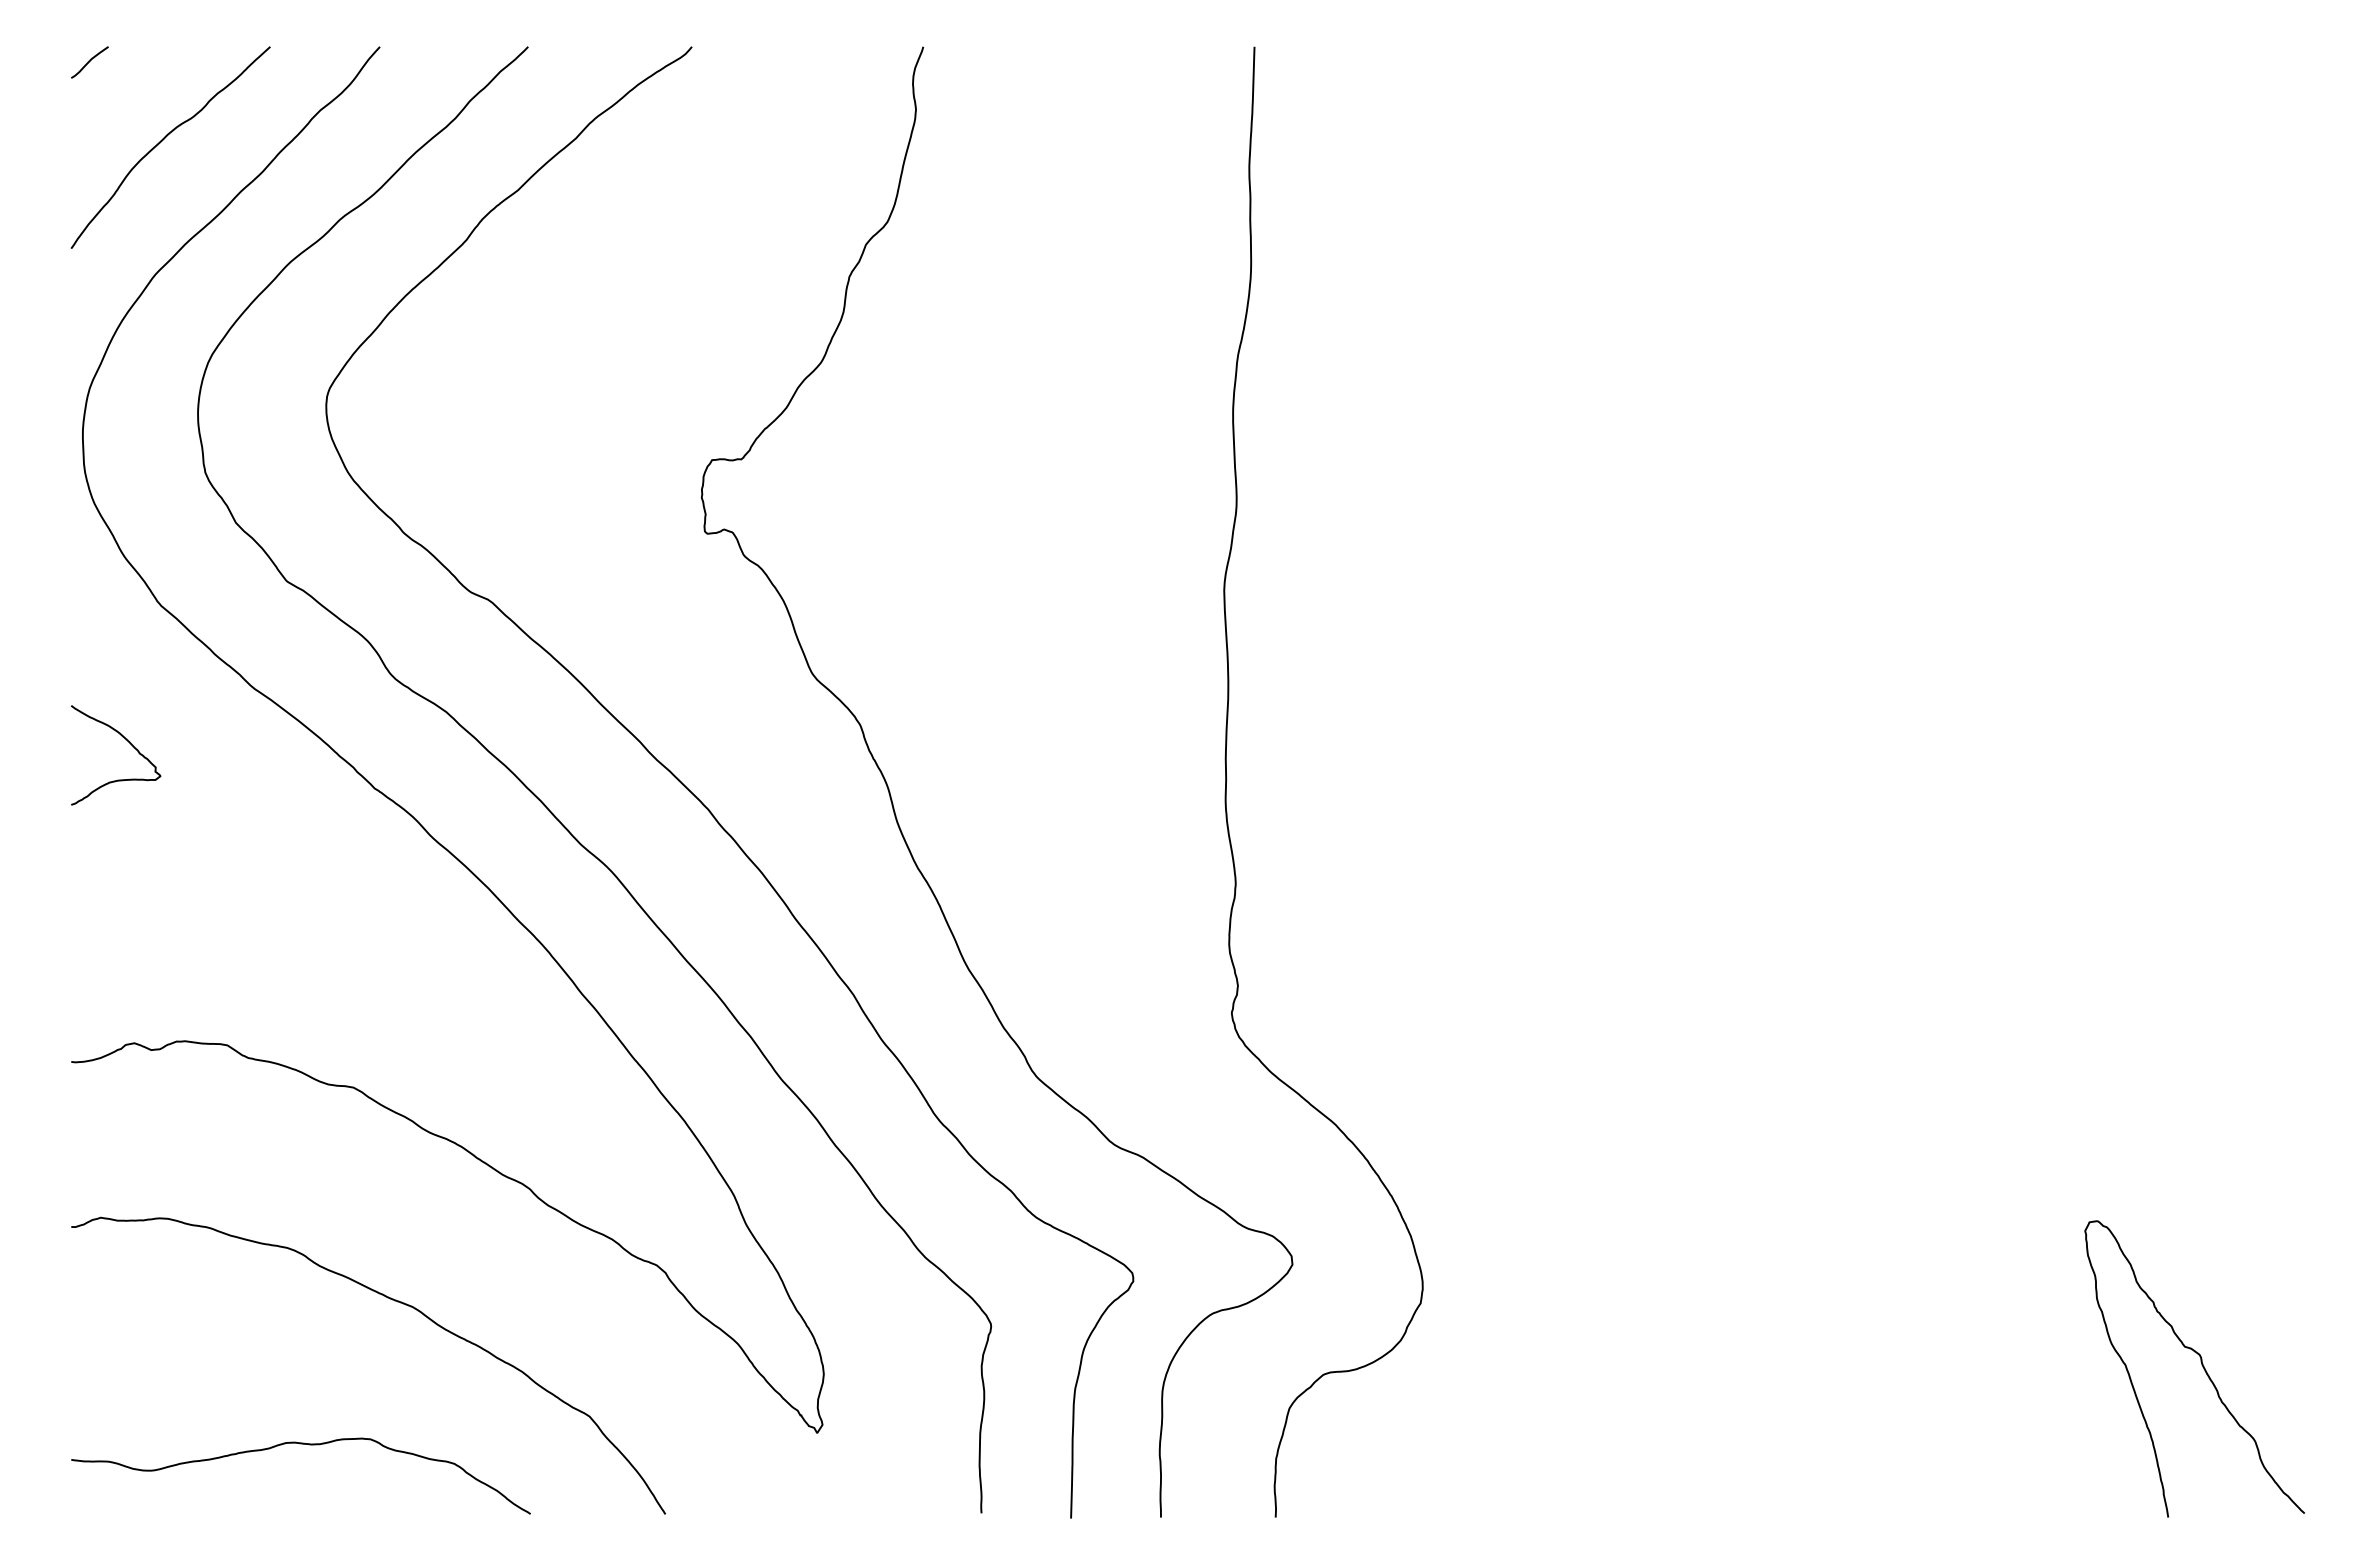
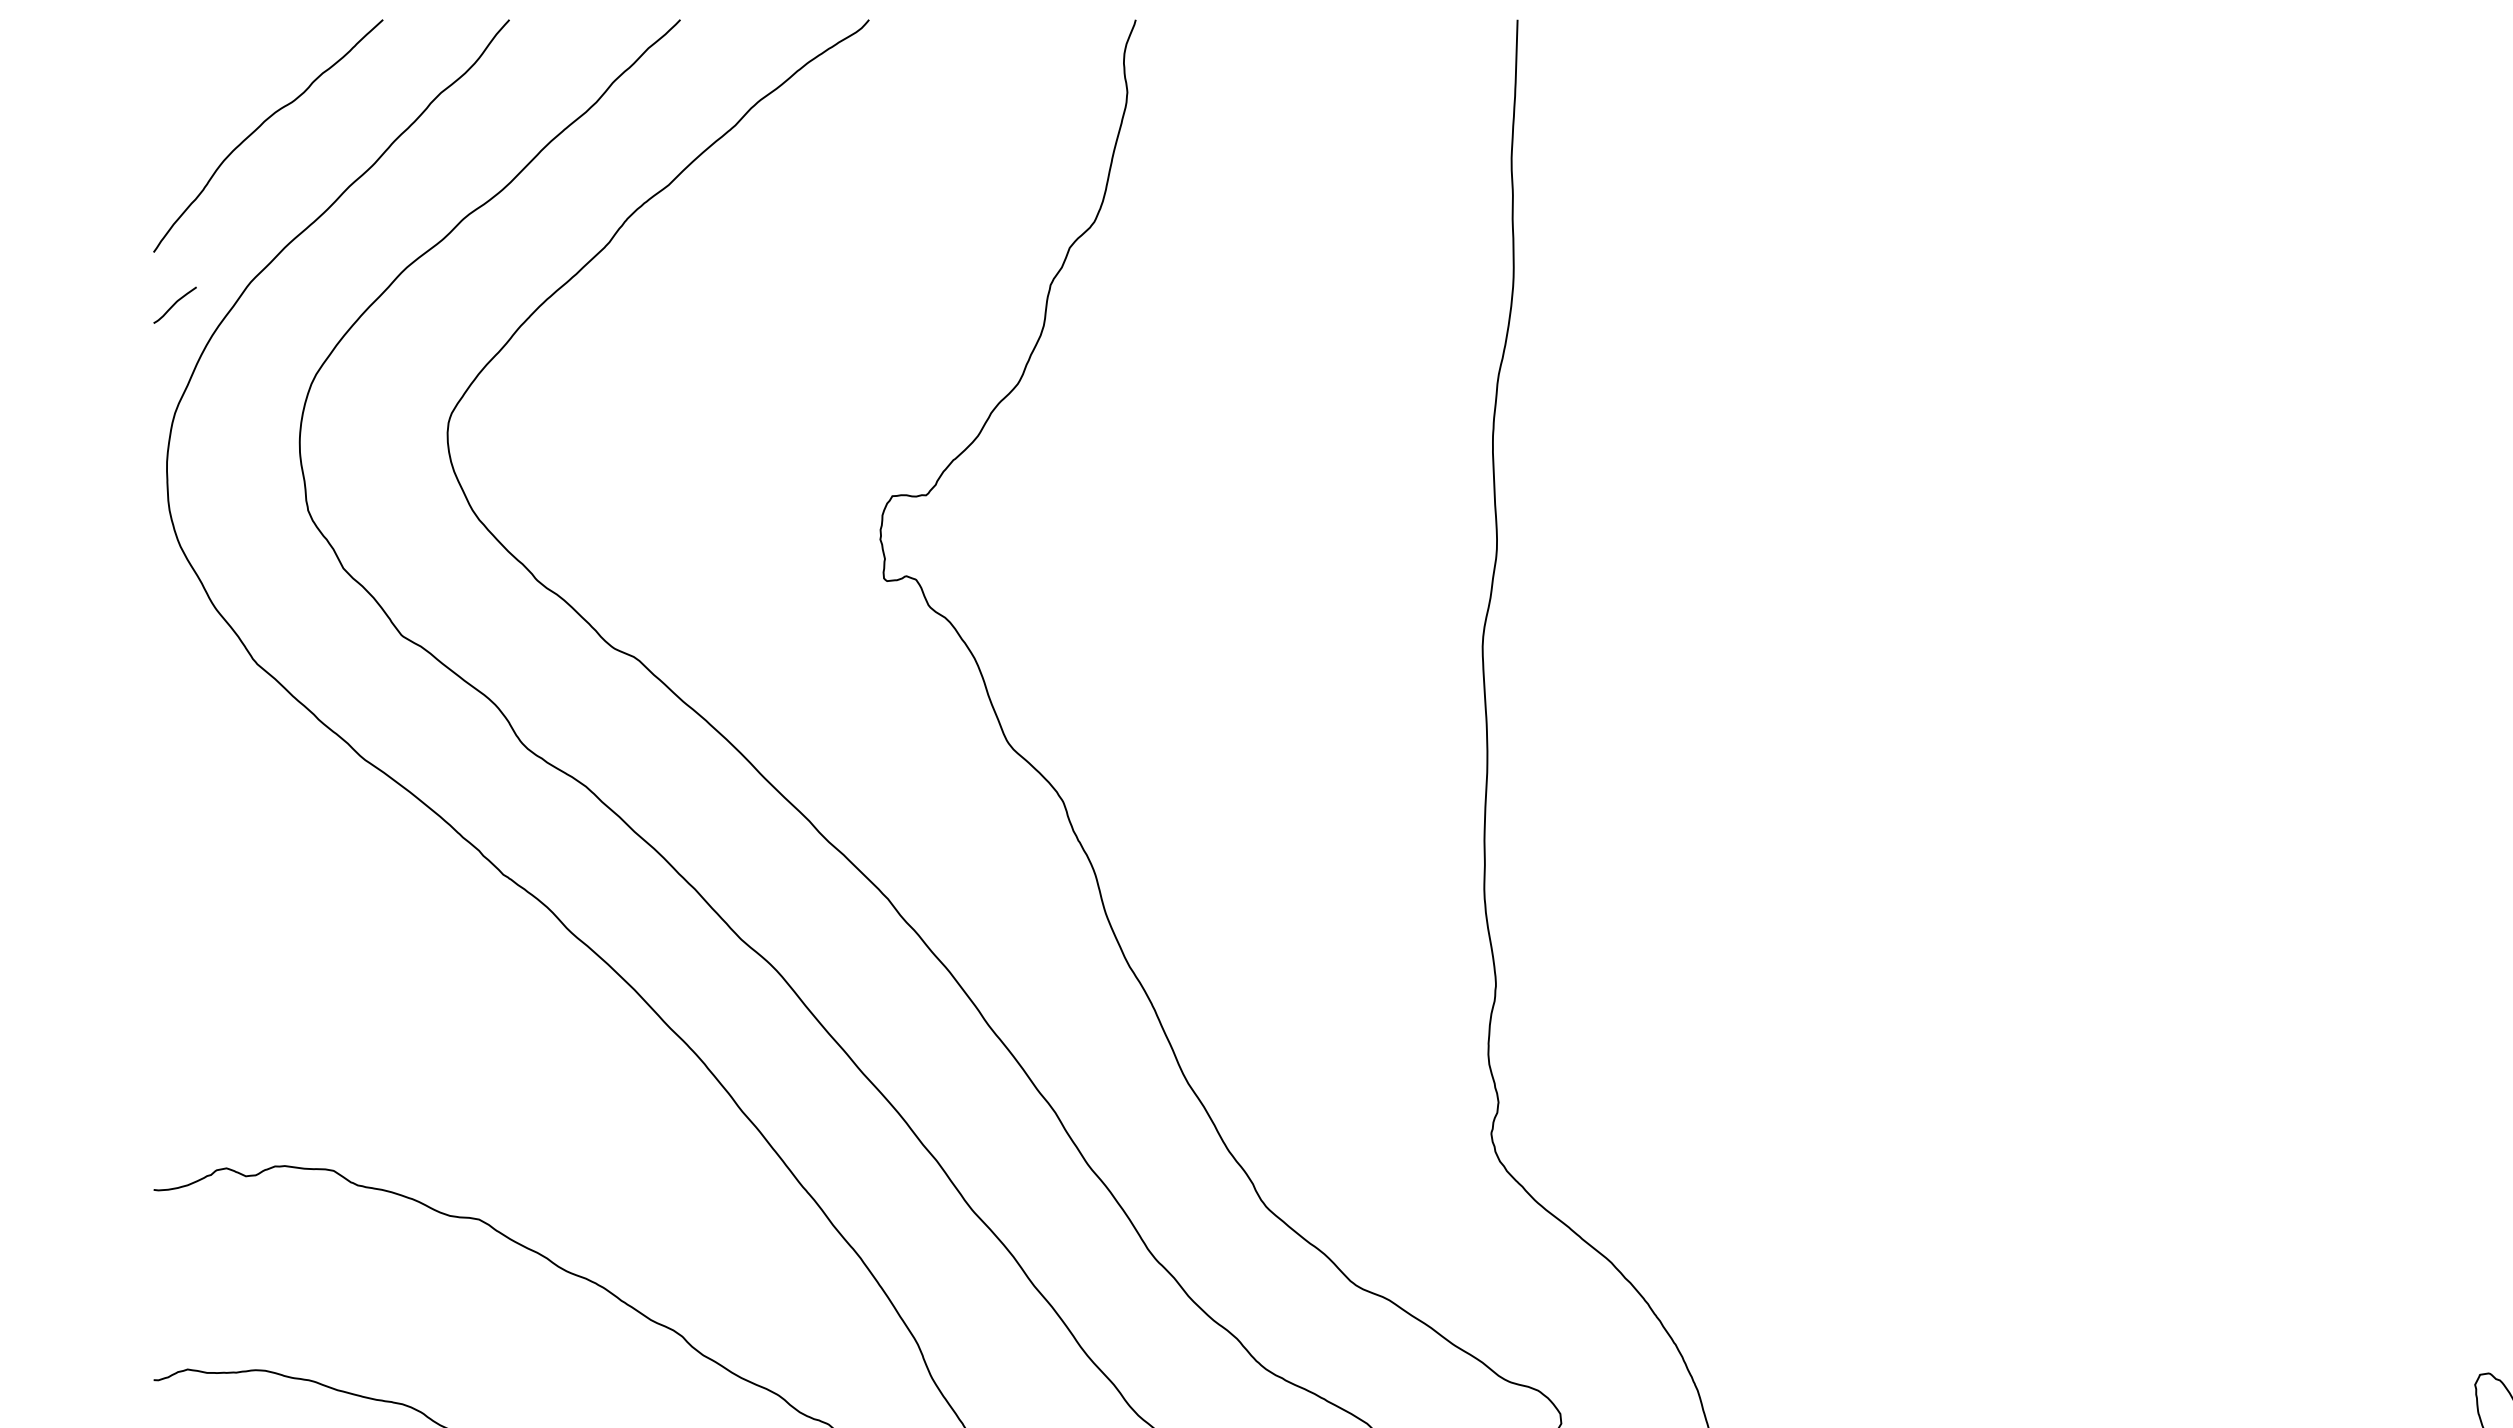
curve: (89, 62) -> (174, 305), moved
curve: (128, 742) -> (219, 821), removed

